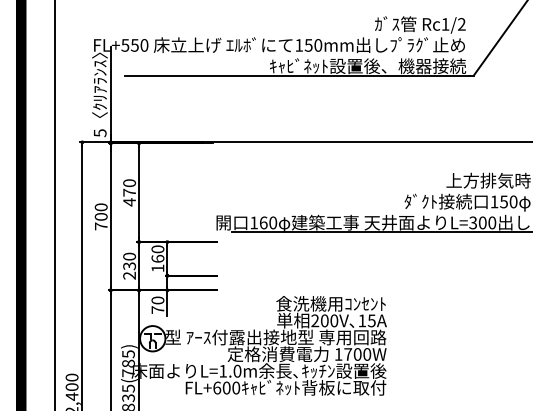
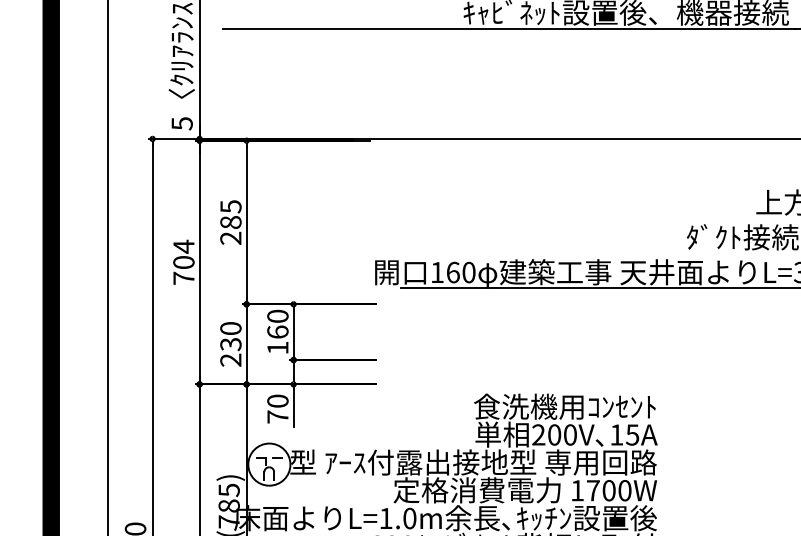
text: (129, 192) -> (230, 222), 470 -> 285
text: (100, 207) -> (182, 246), 700 -> 704

